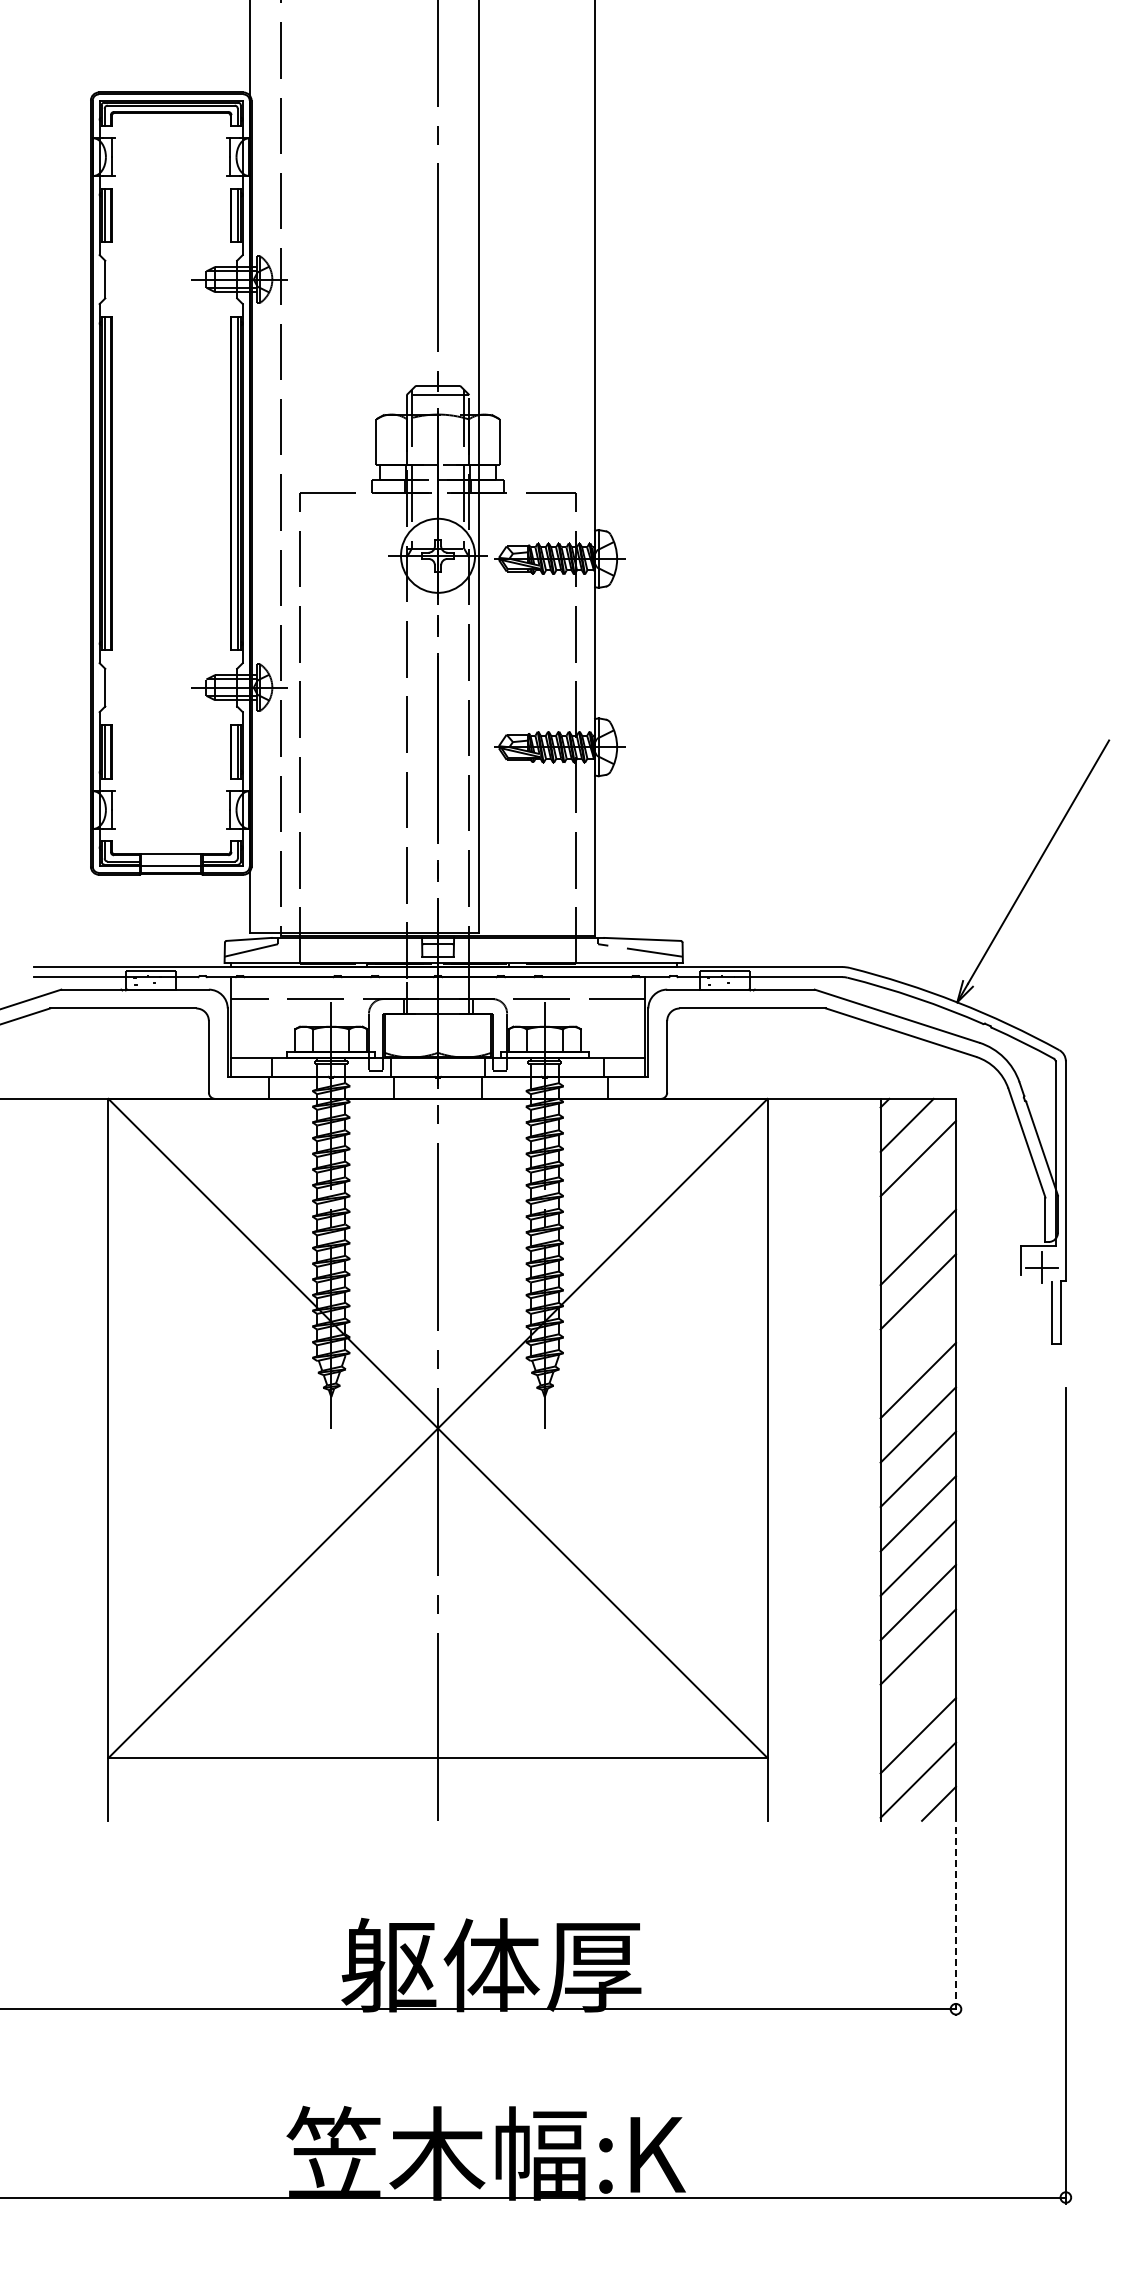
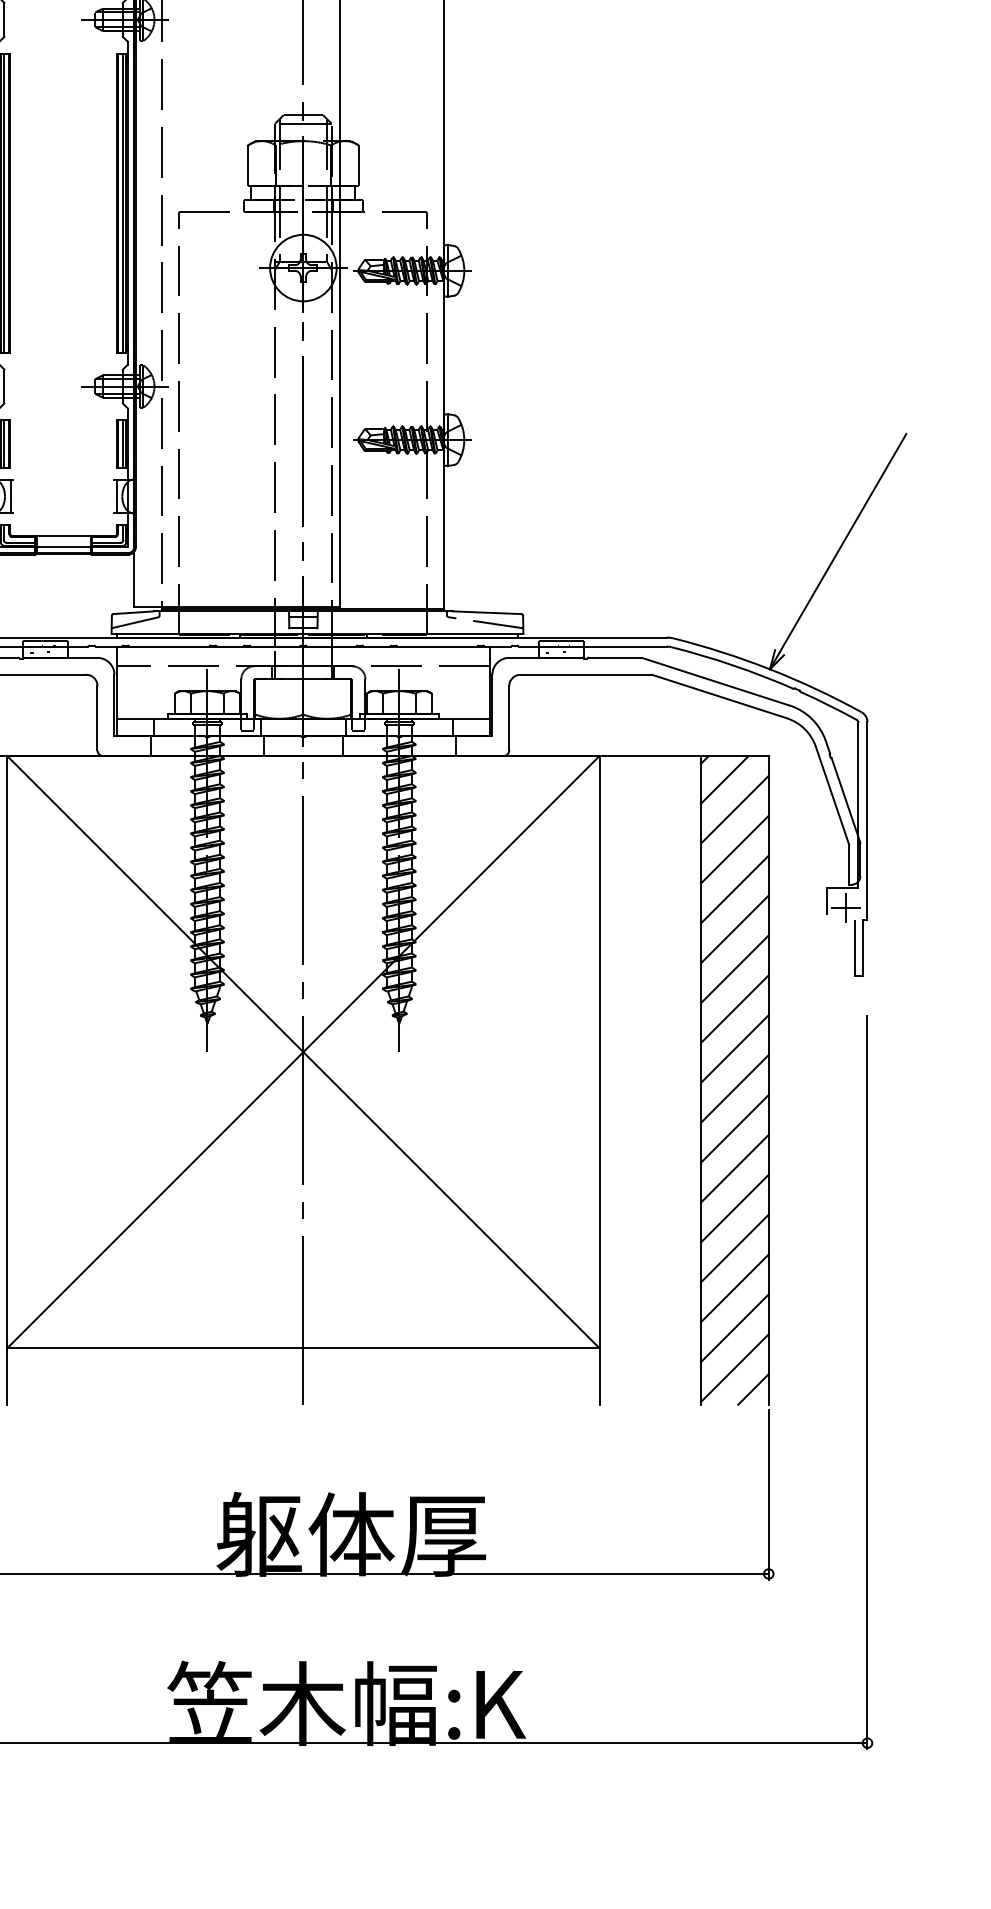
line: (917, 1202) -> (734, 849), added
line: (917, 1335) -> (734, 968), added
line: (917, 1691) -> (734, 1288), added
line: (955, 1921) -> (768, 1495), dashed -> solid

